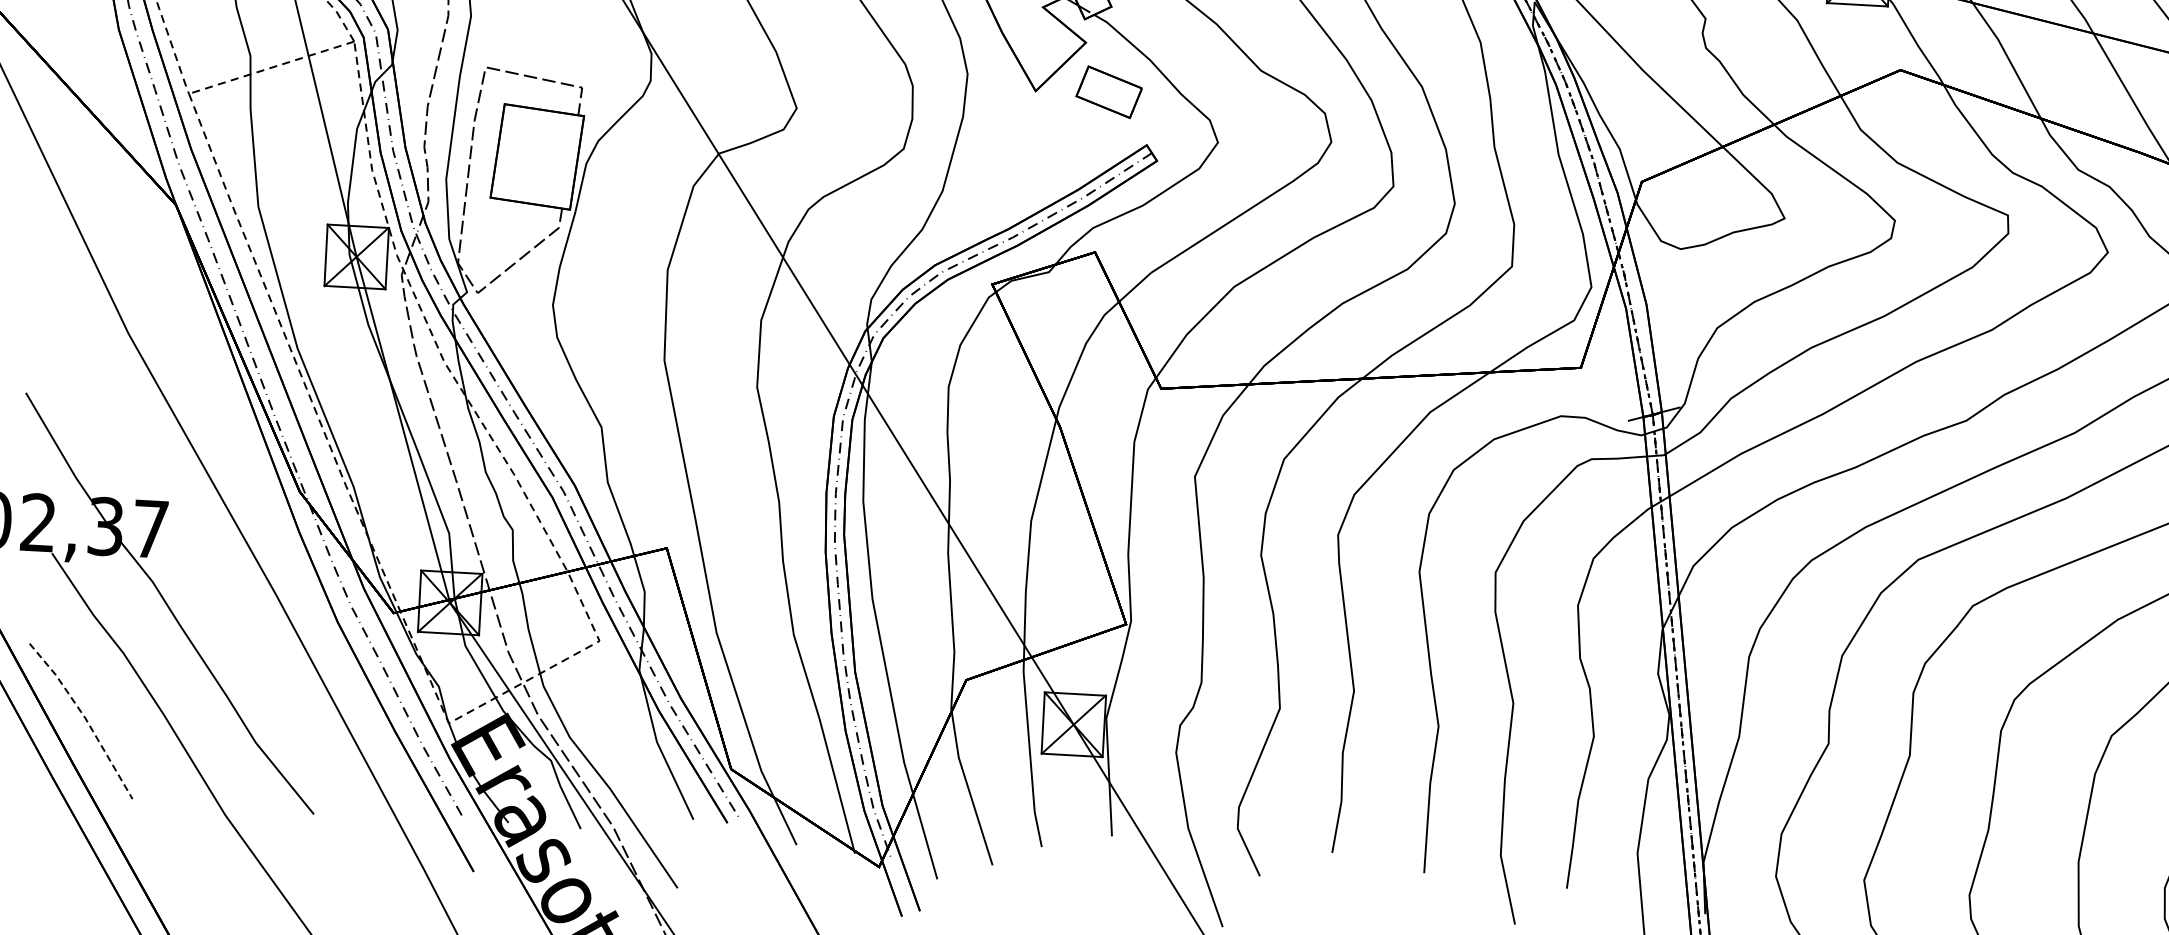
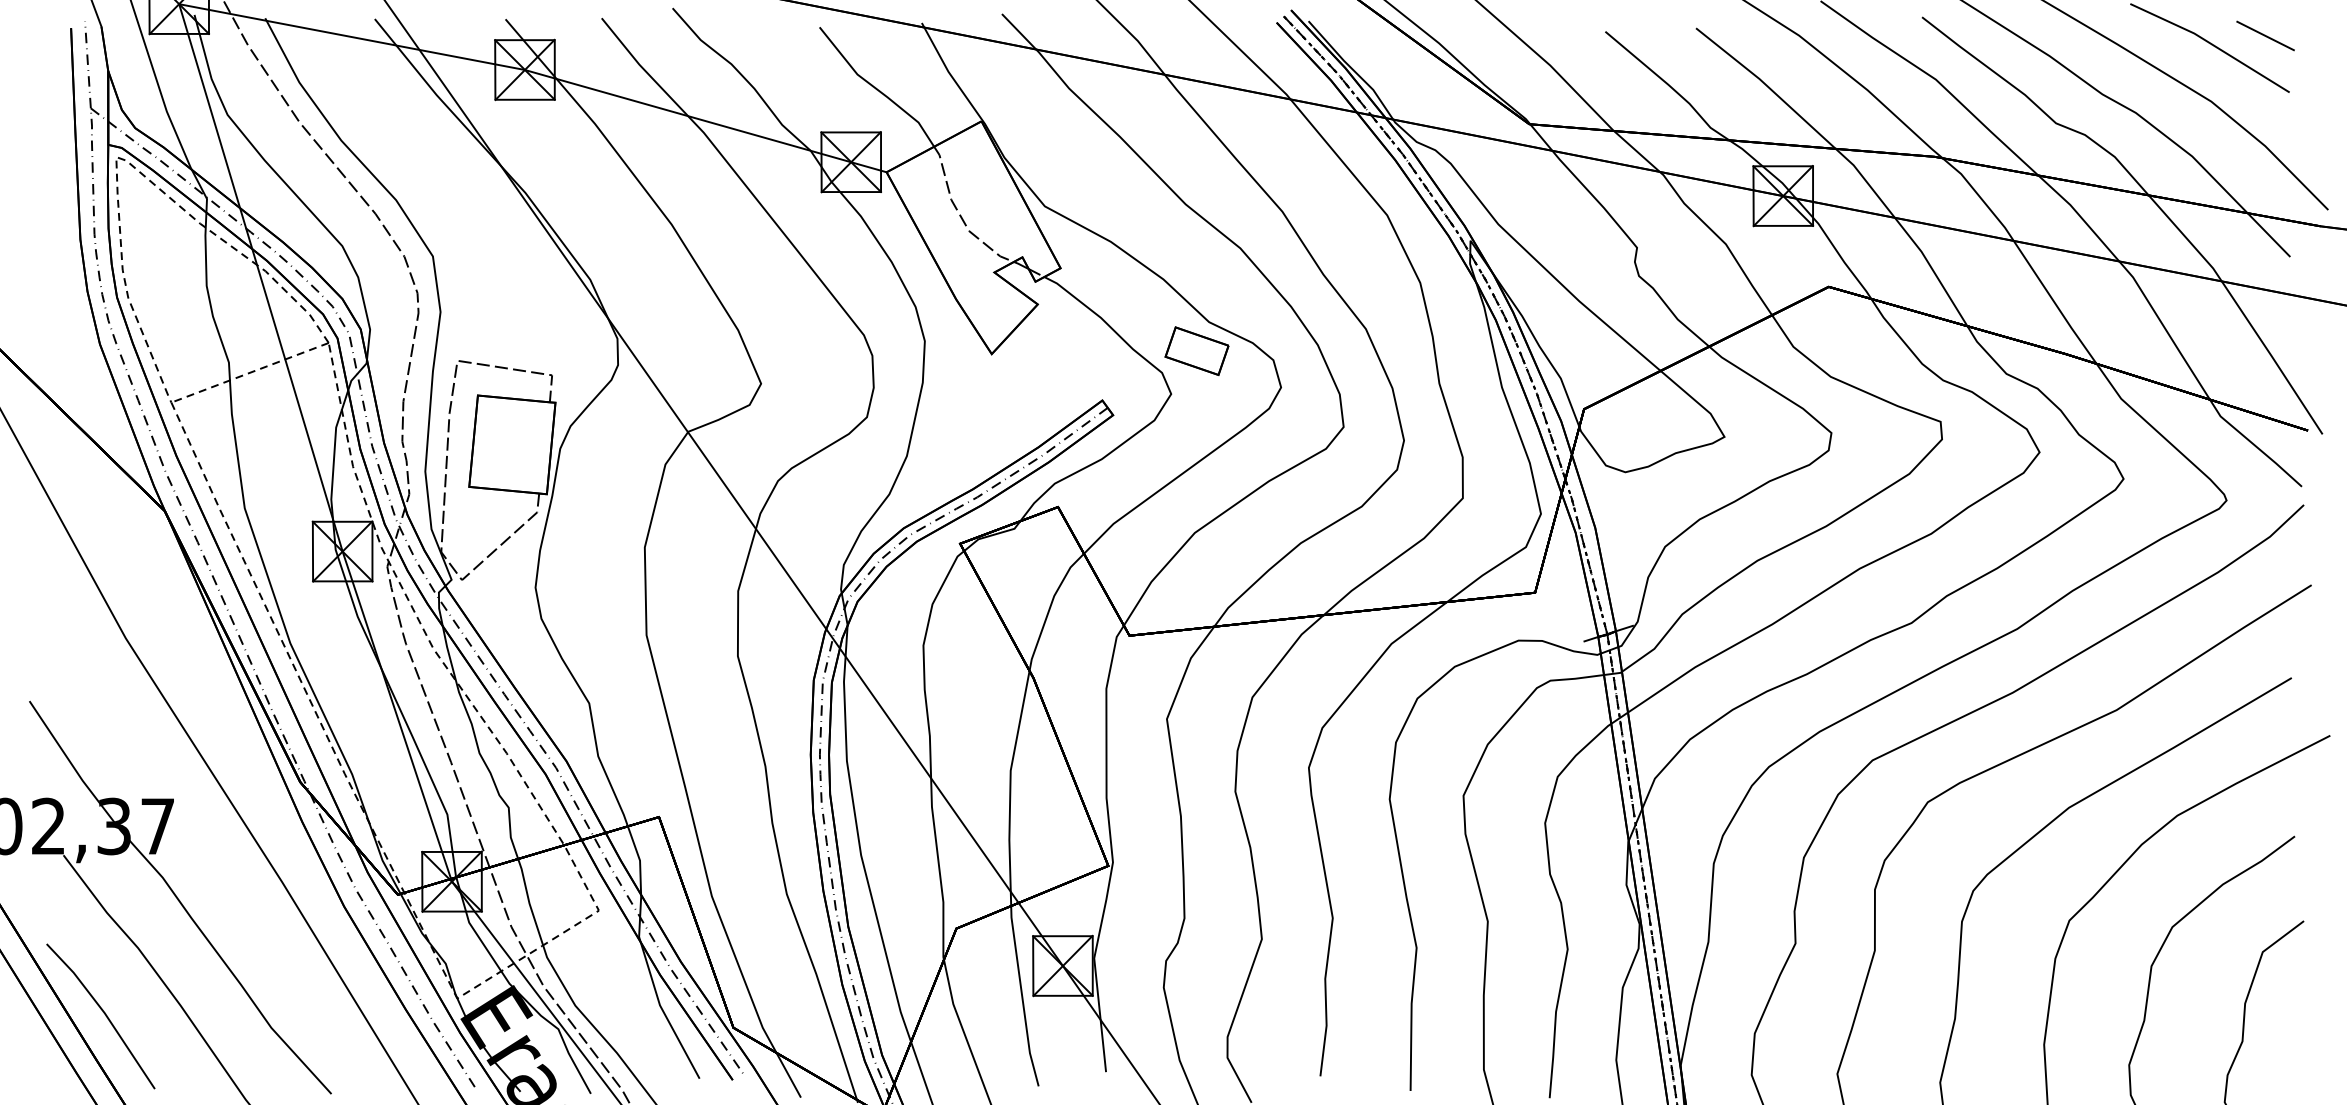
part: (1108, 91) -> (1196, 350), moved
line: (85, 718) -> (104, 1013), dashed -> solid

